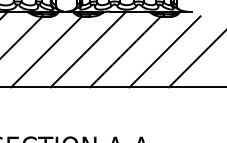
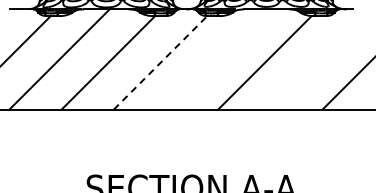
line: (88, 49) -> (216, 59), removed
line: (46, 51) -> (160, 62), solid -> dashed
line: (165, 51) -> (317, 62), removed

